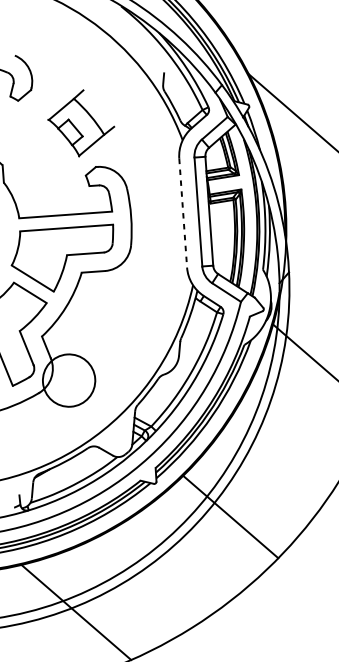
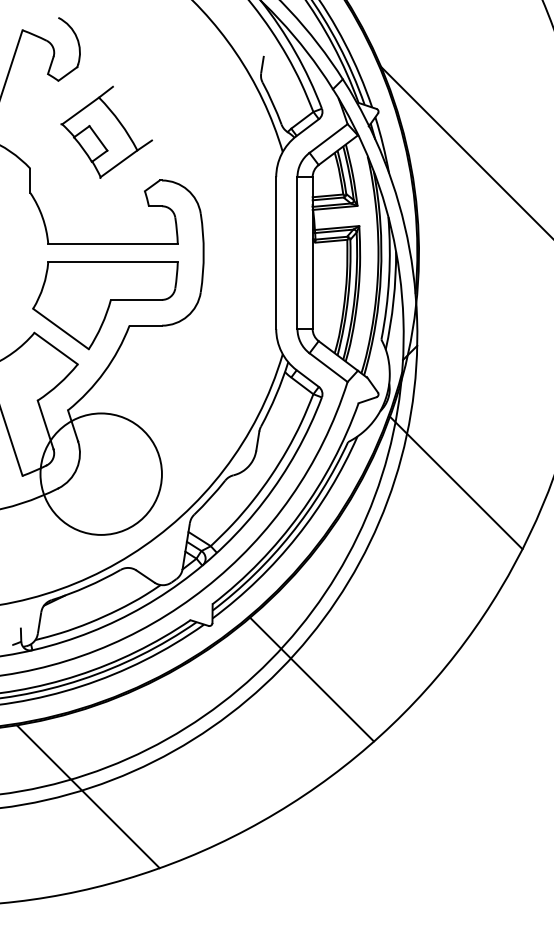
part: (81, 122) -> (106, 131), moved
line: (183, 213) -> (276, 253), dashed -> solid
circle: (68, 380) -> (100, 473), size x1.67

